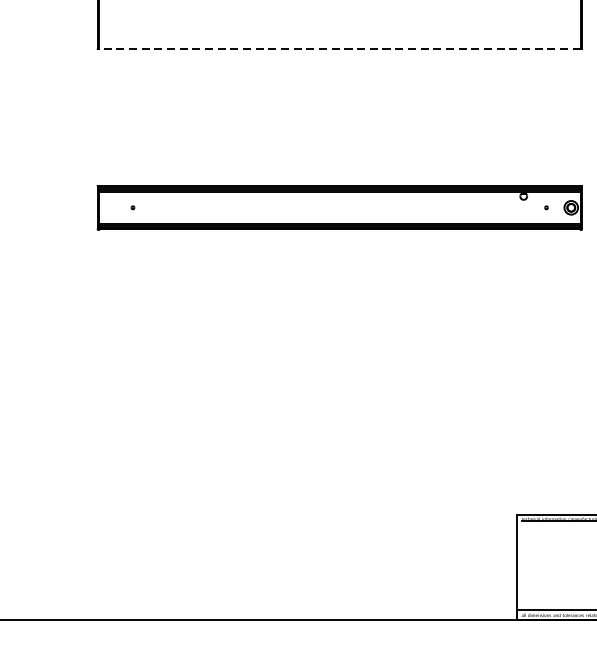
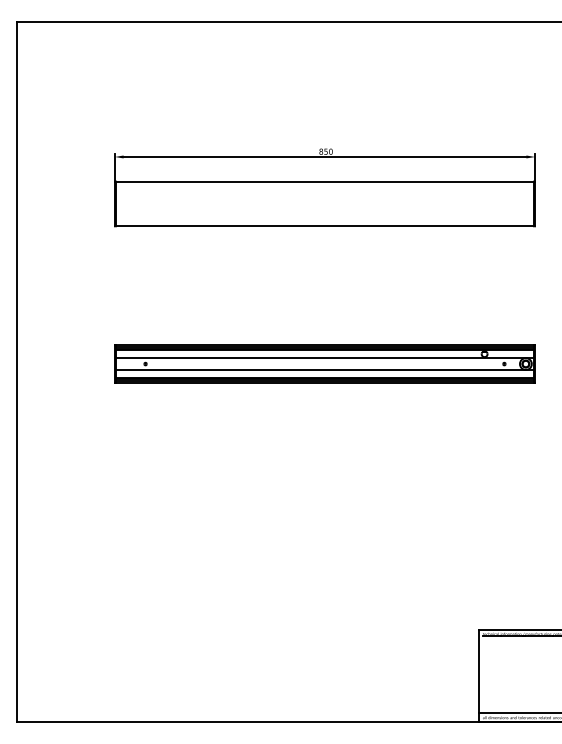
line: (339, 49) -> (324, 226), dashed -> solid
line: (339, 200) -> (324, 357), added
line: (339, 215) -> (324, 370), added

